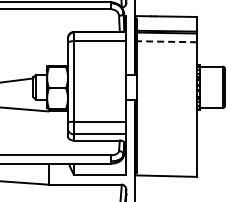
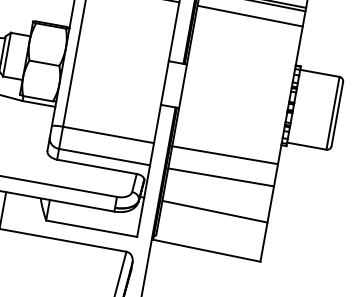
line: (166, 41) -> (249, 15), dashed -> solid
line: (166, 121) -> (224, 155), added
line: (166, 133) -> (220, 176), added
line: (166, 153) -> (214, 211), added

